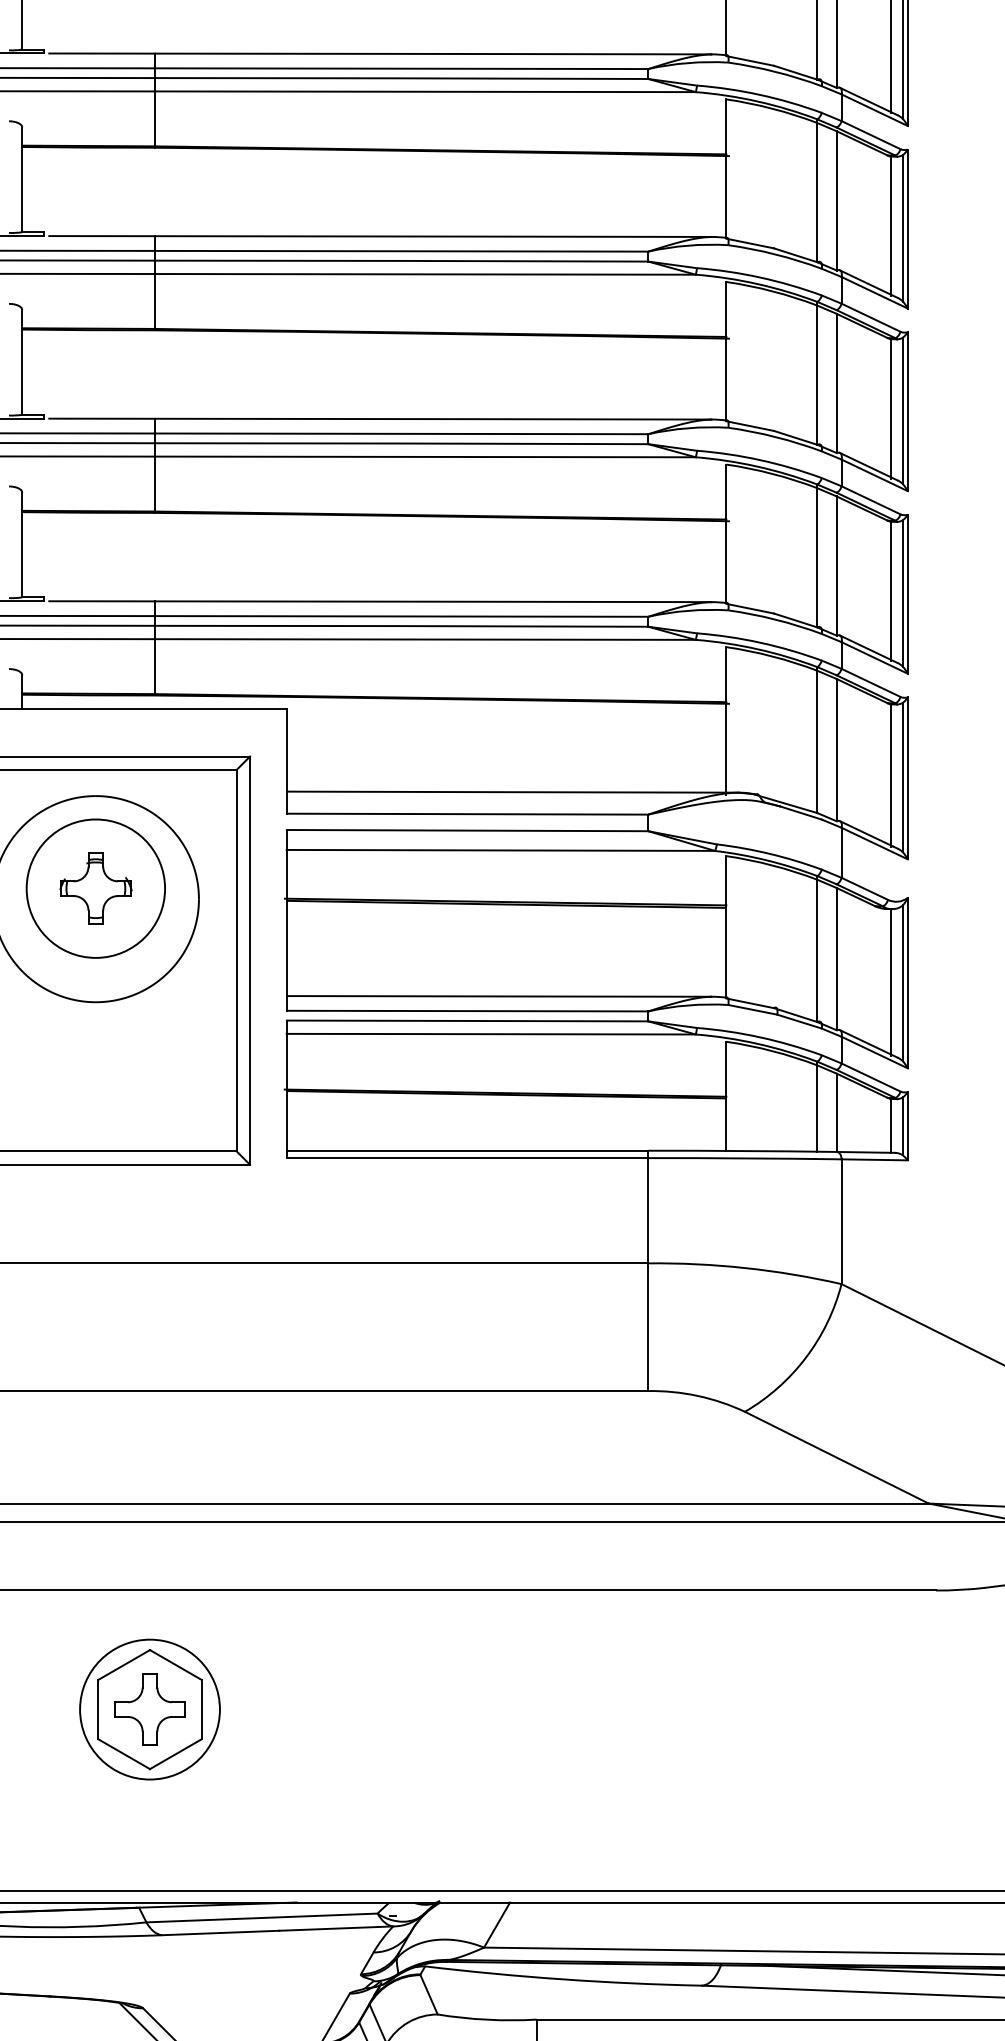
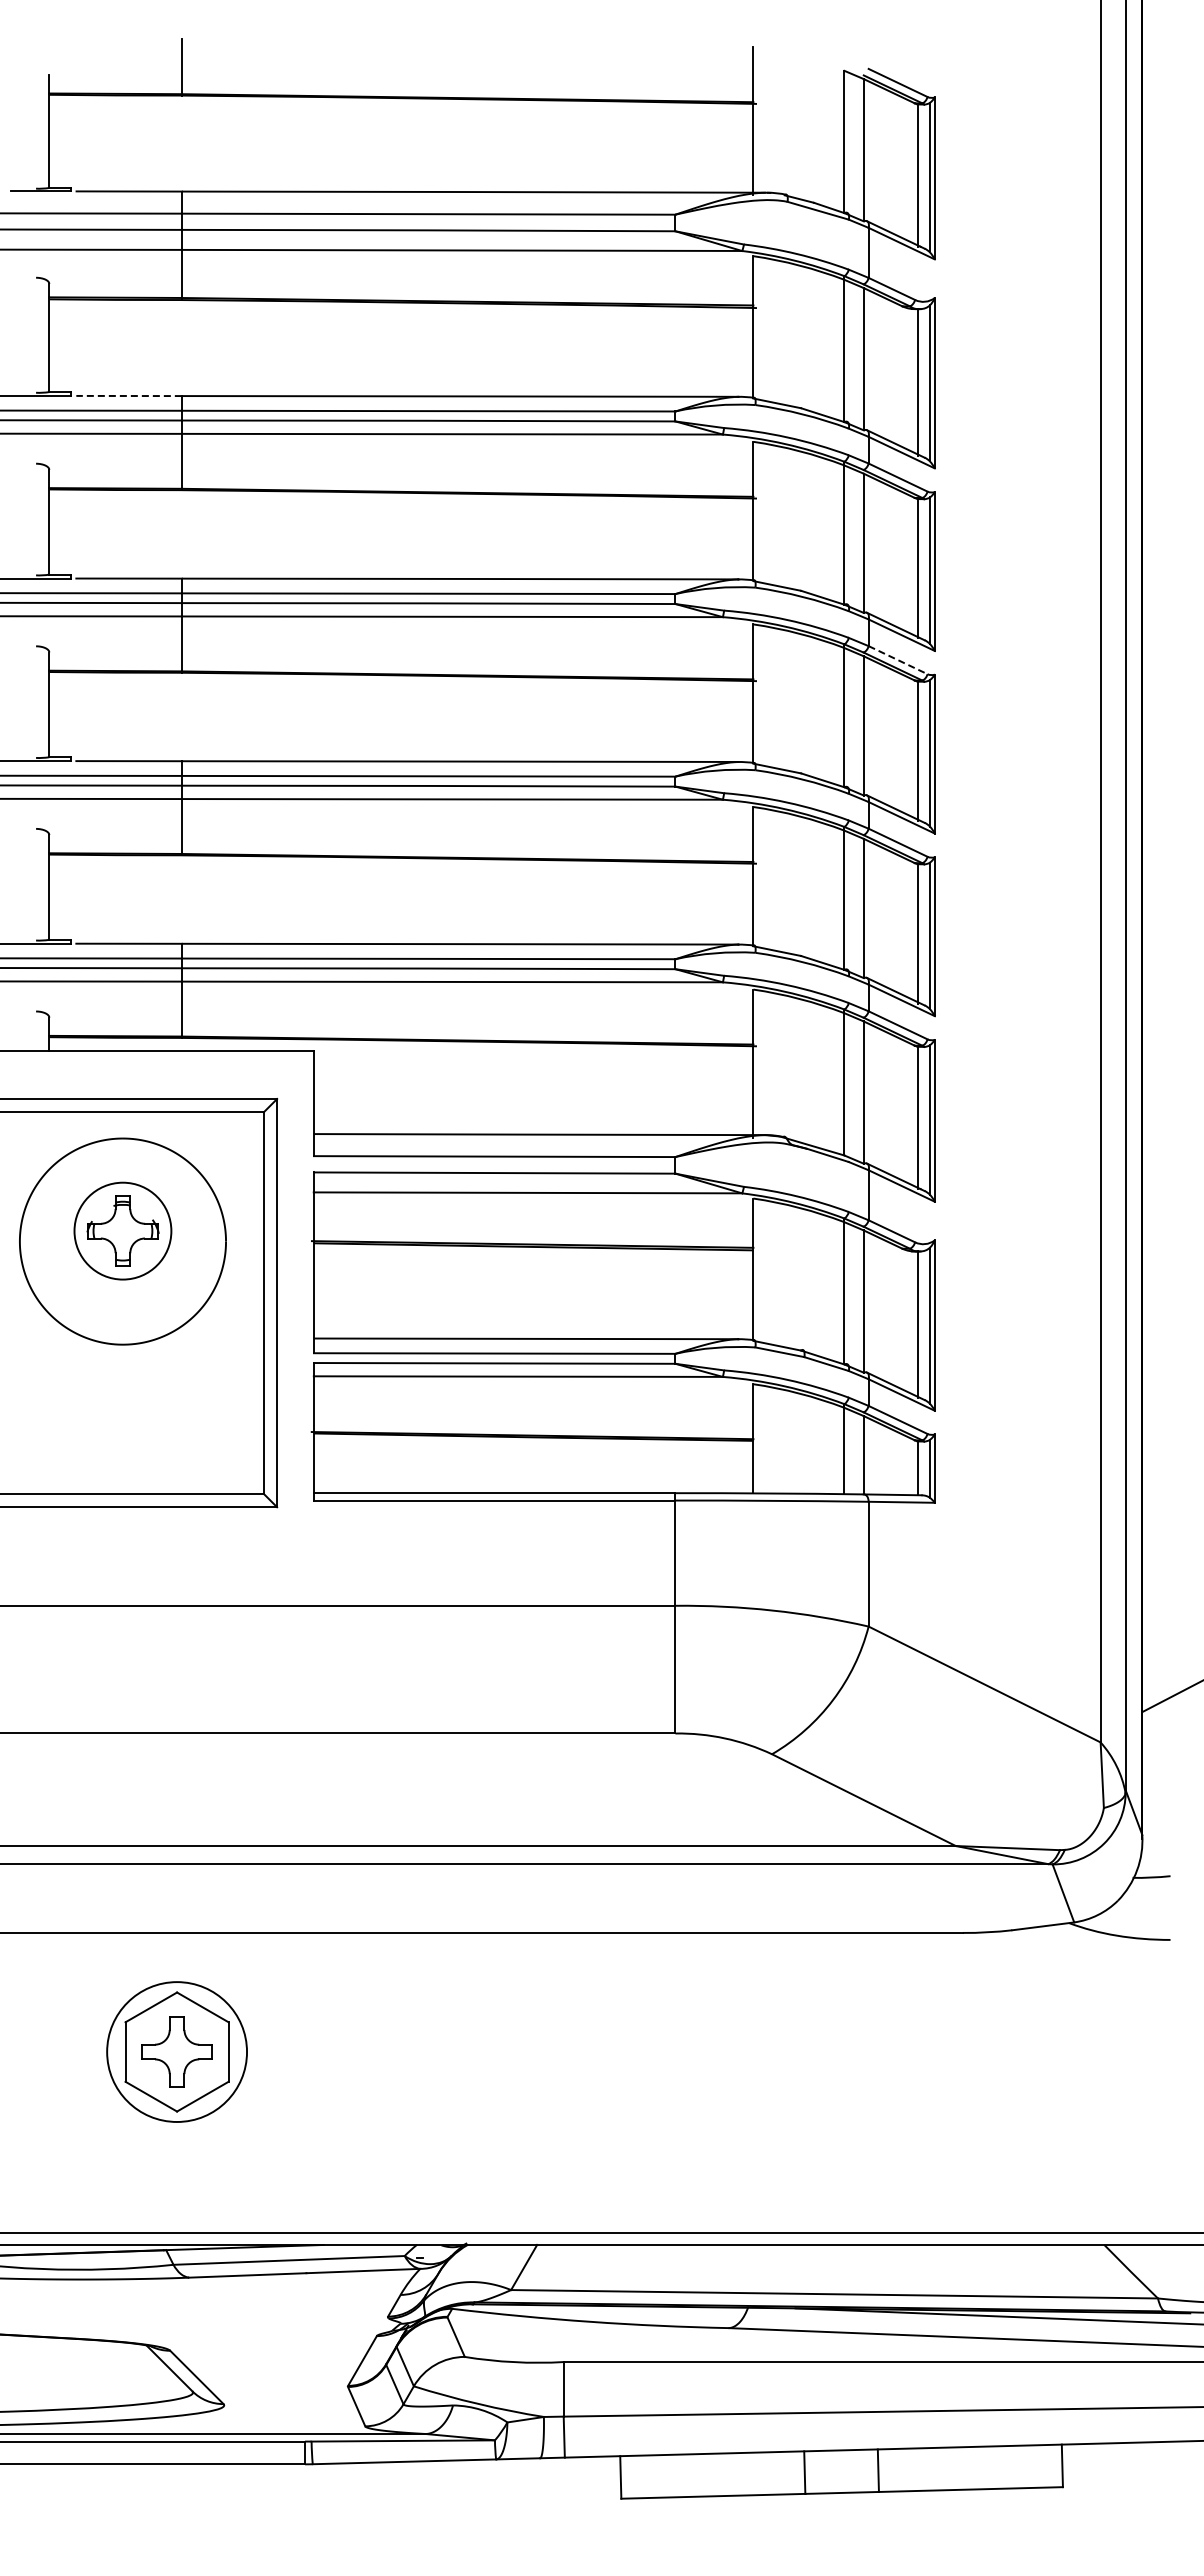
line: (102, 54) -> (129, 396), solid -> dashed
line: (871, 318) -> (898, 660), solid -> dashed
circle: (95, 888) -> (122, 1230), size x0.7

